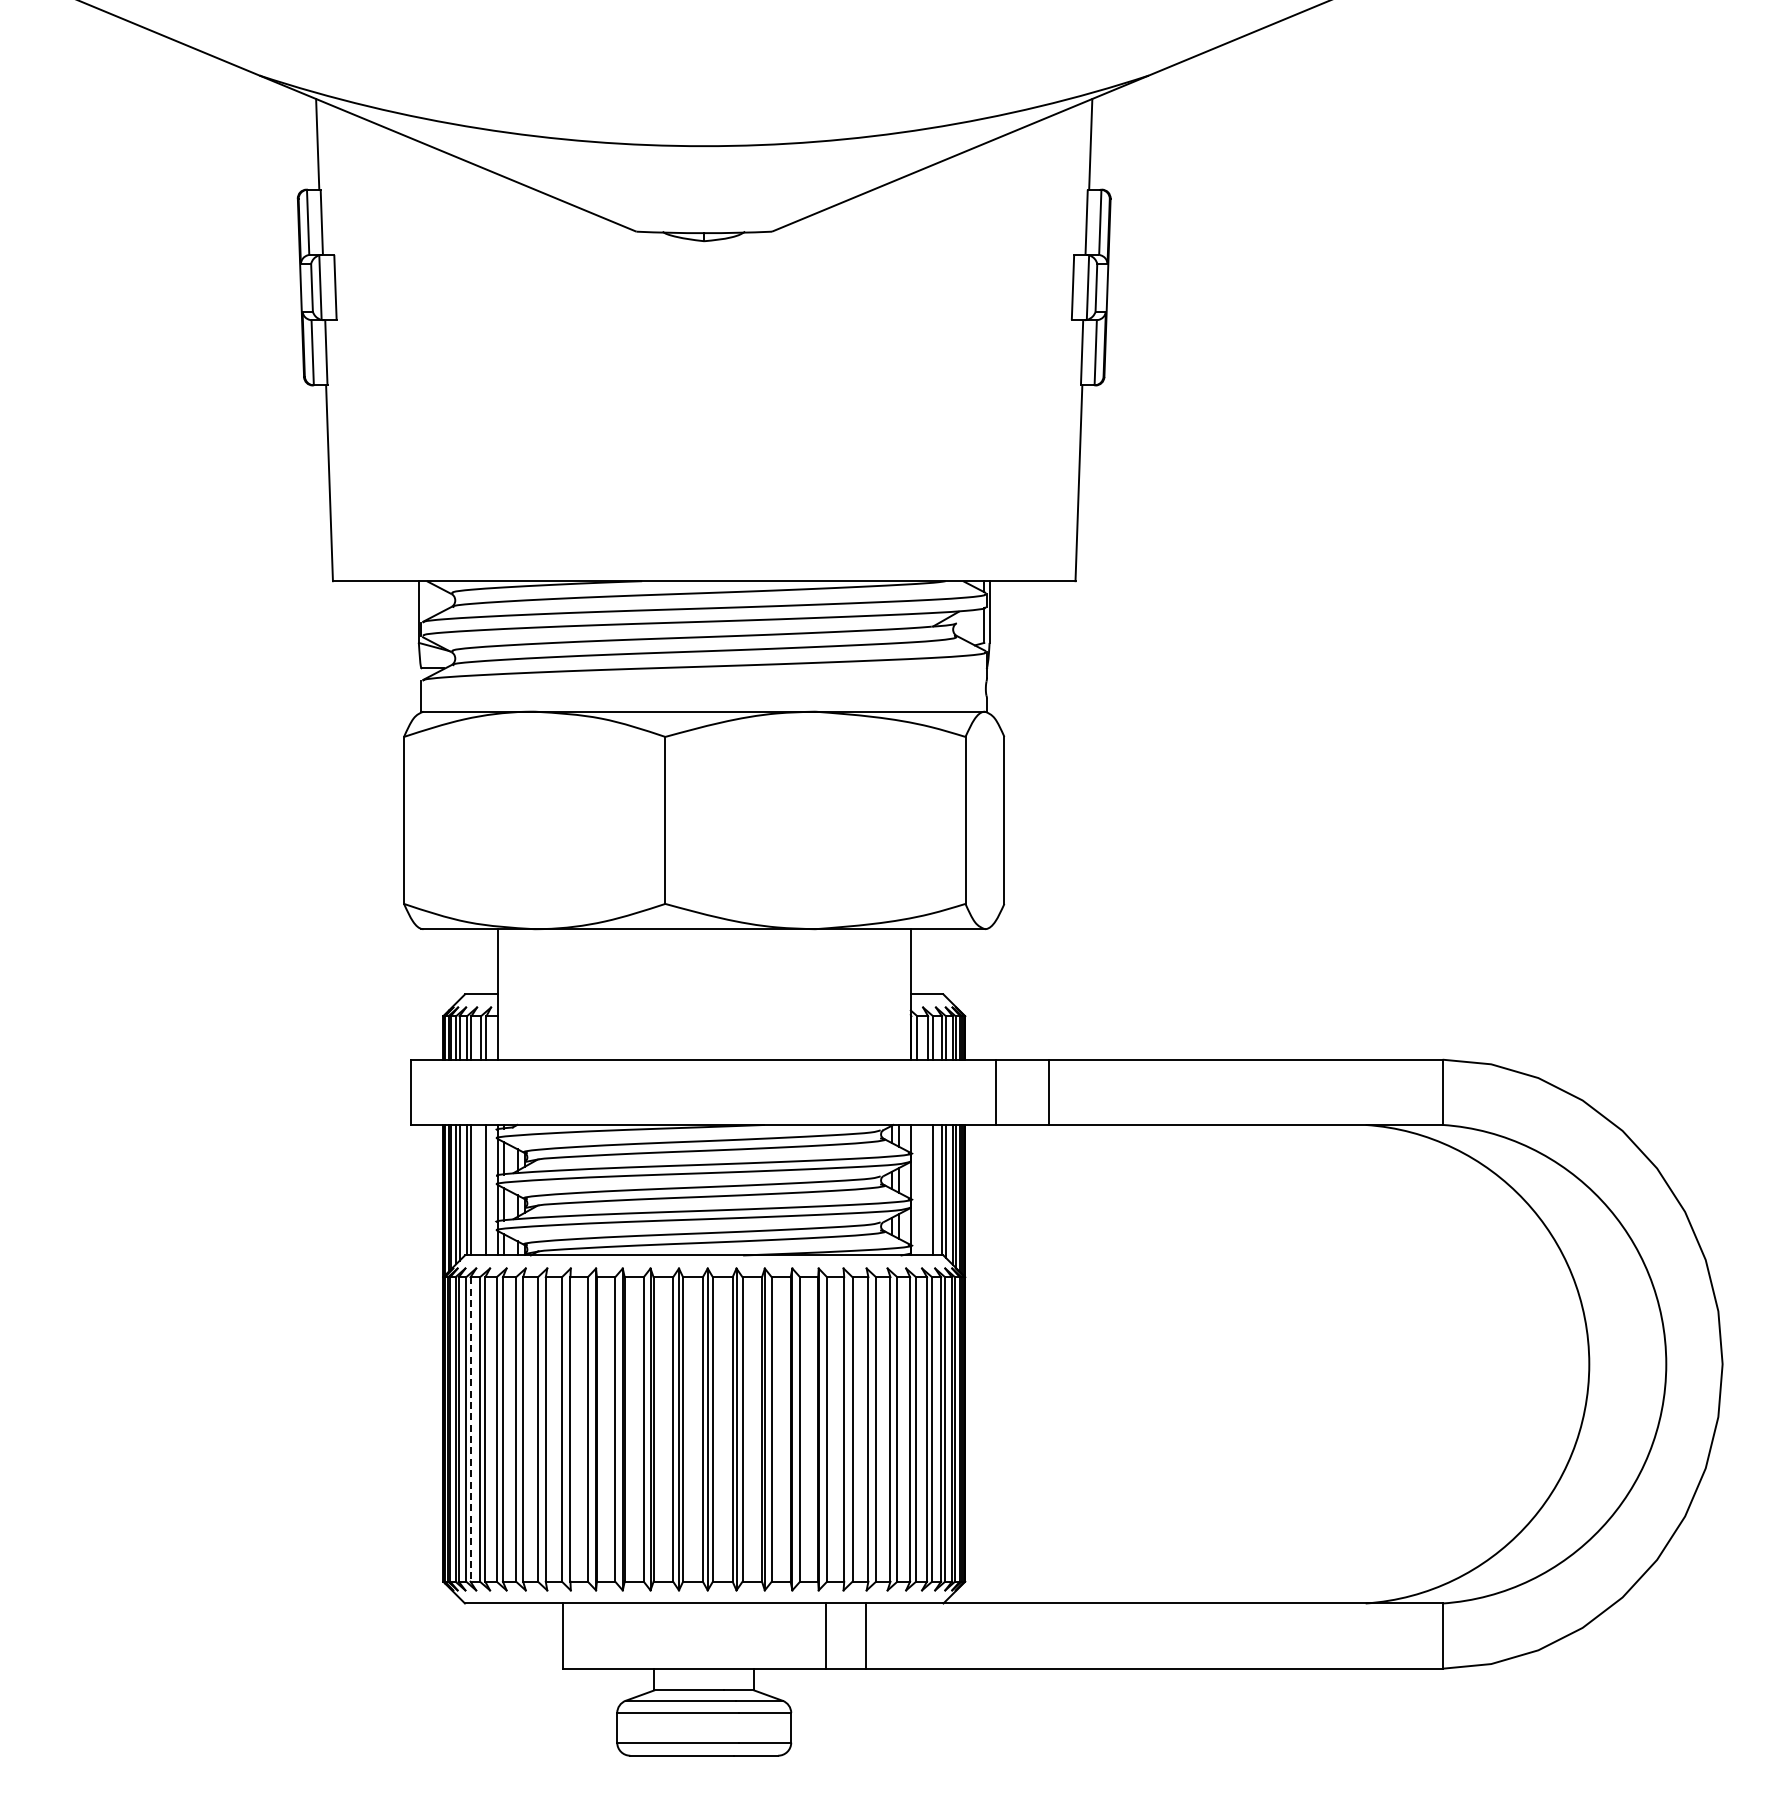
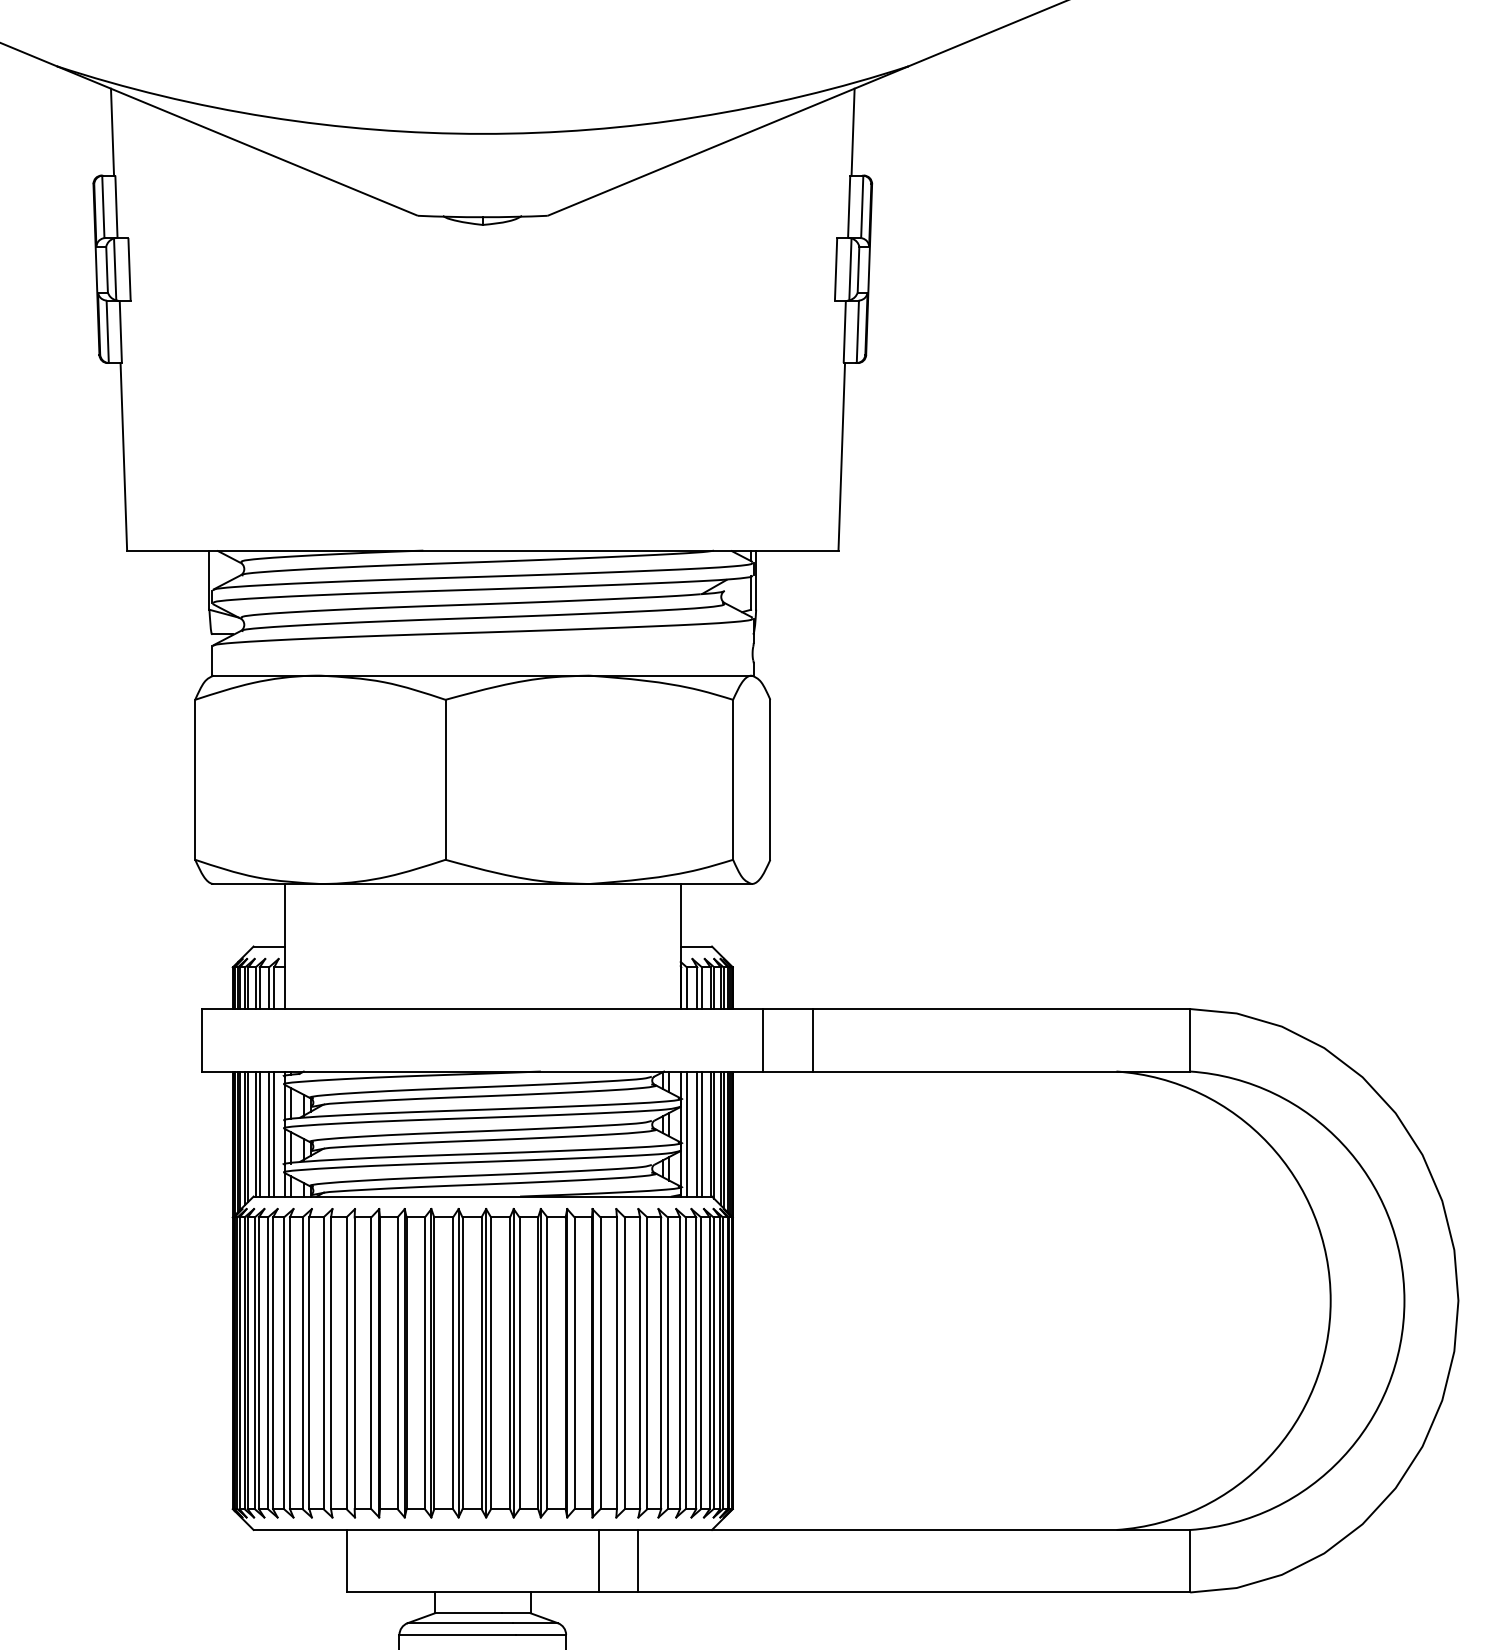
line: (481, 1189) -> (269, 1133), added
line: (917, 1189) -> (687, 1133), added
line: (928, 1189) -> (697, 1133), added
line: (470, 1429) -> (258, 1363), dashed -> solid

